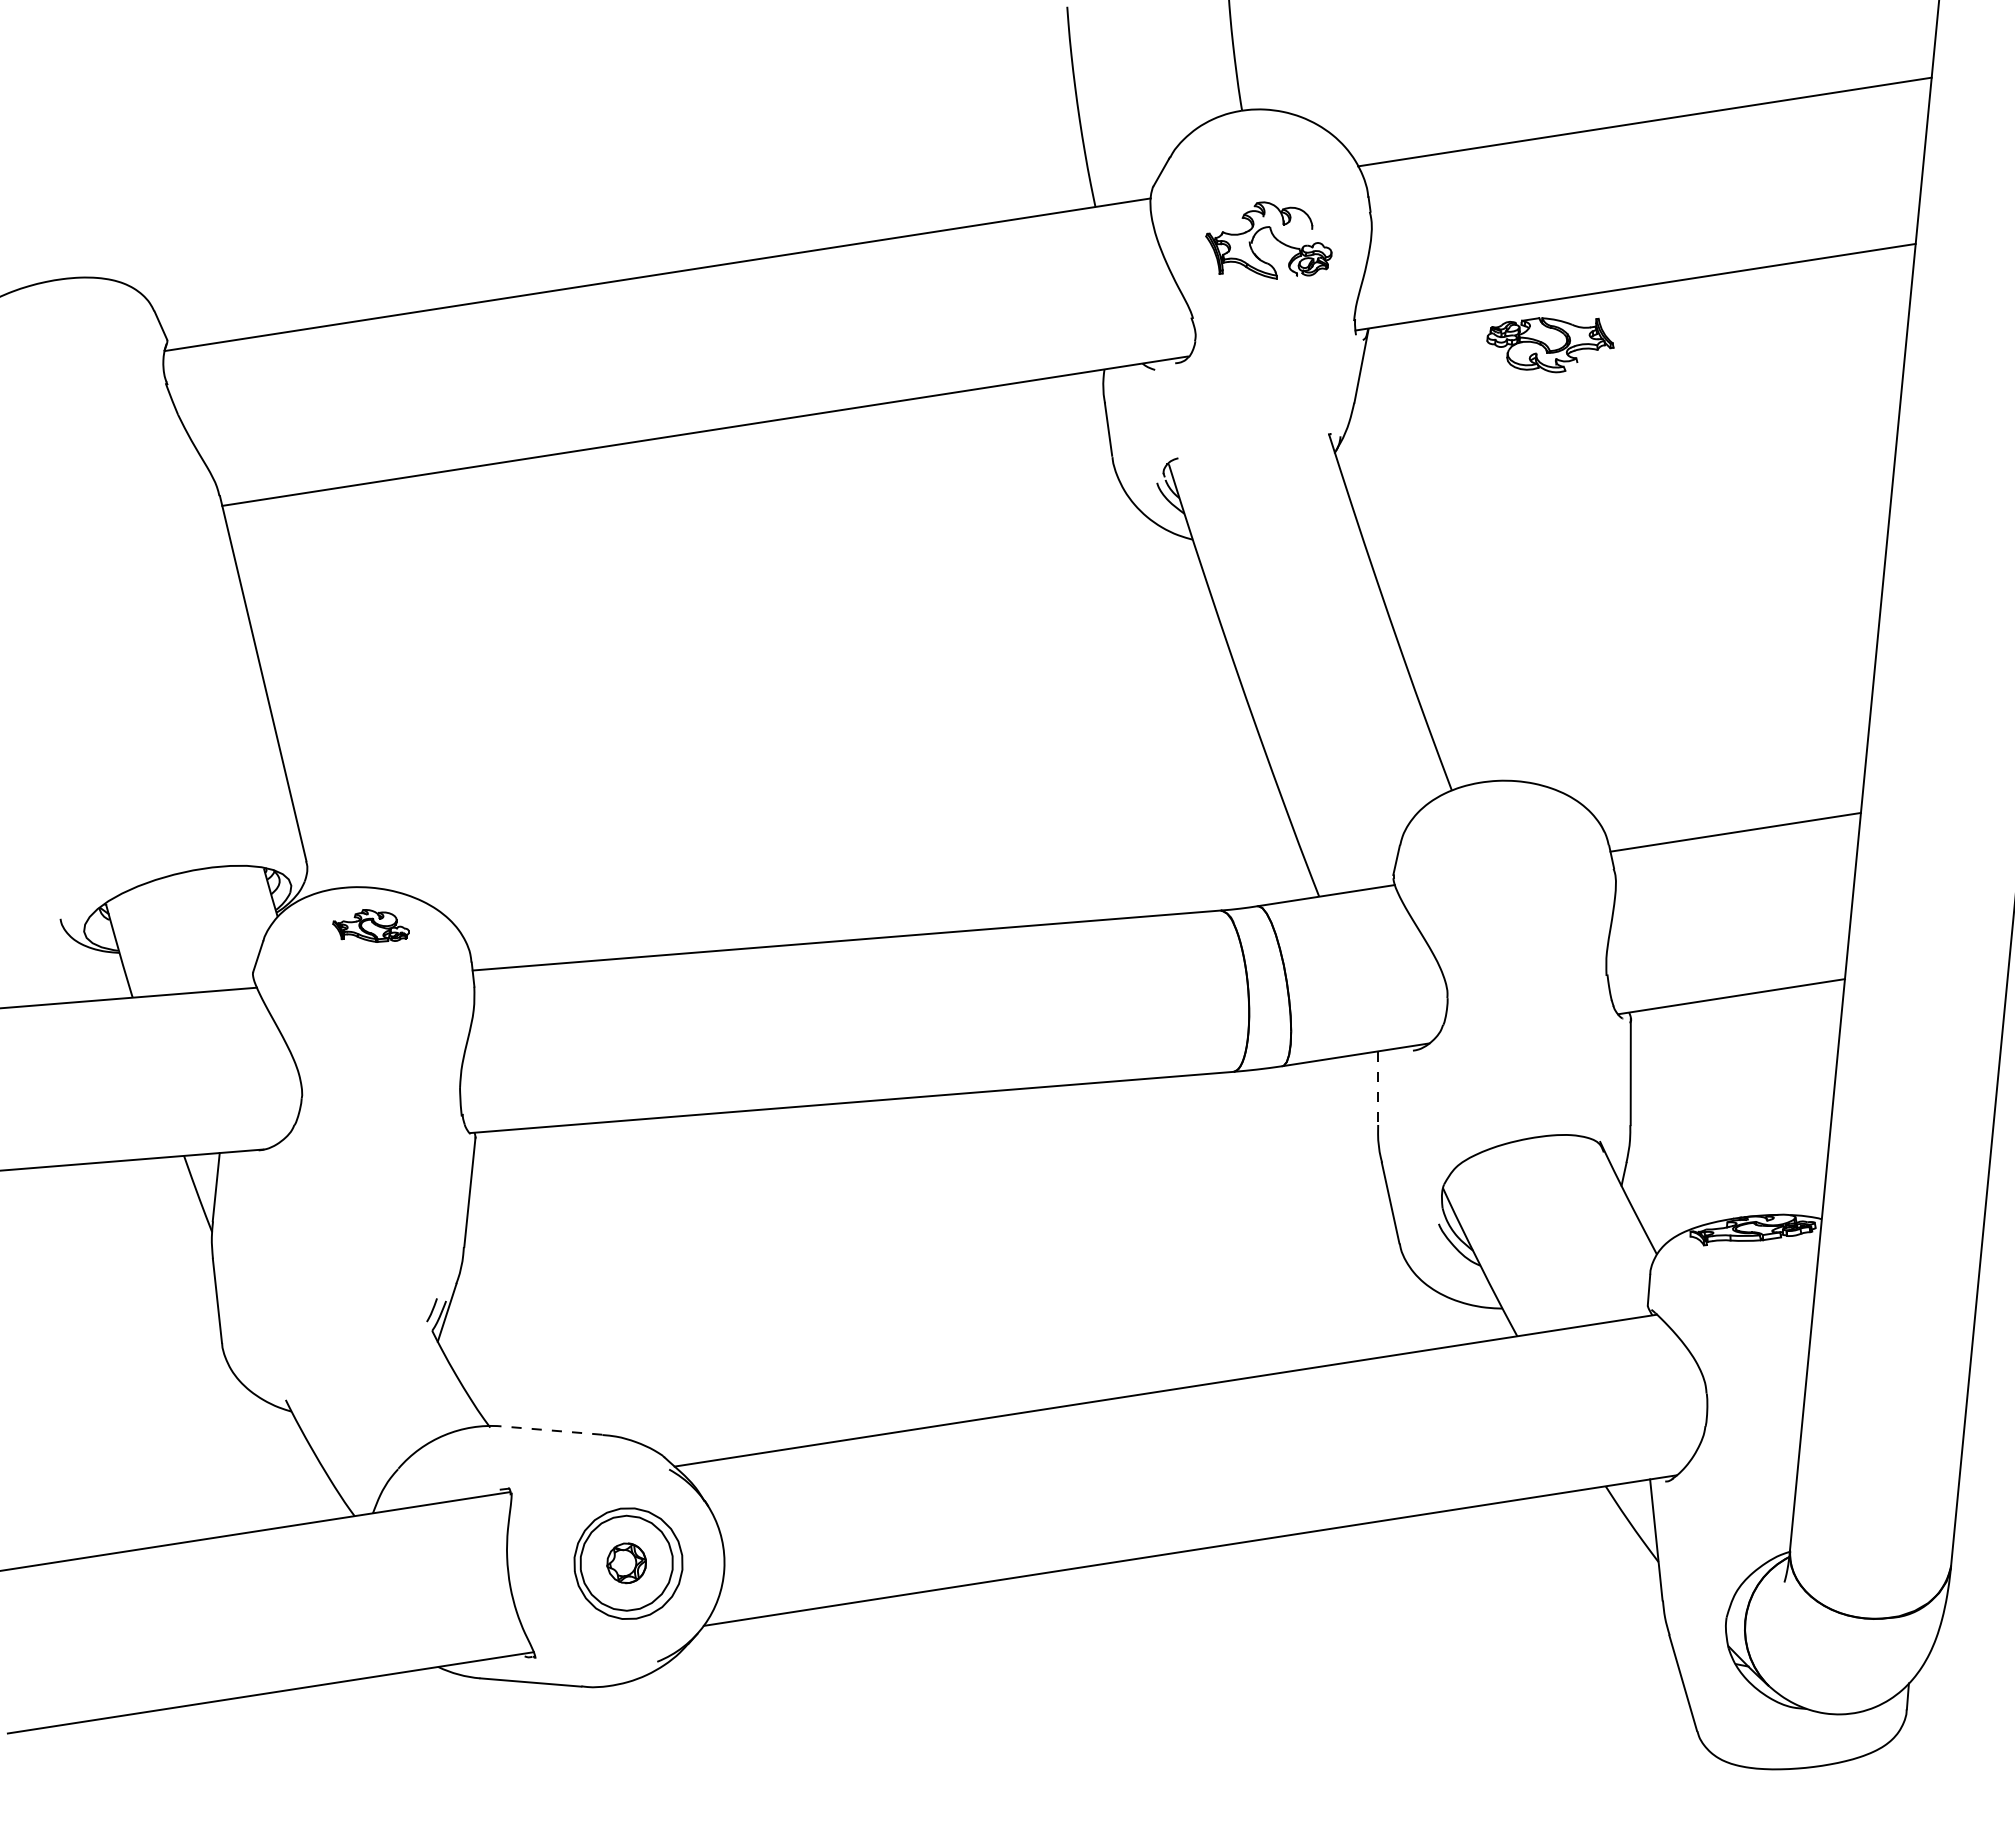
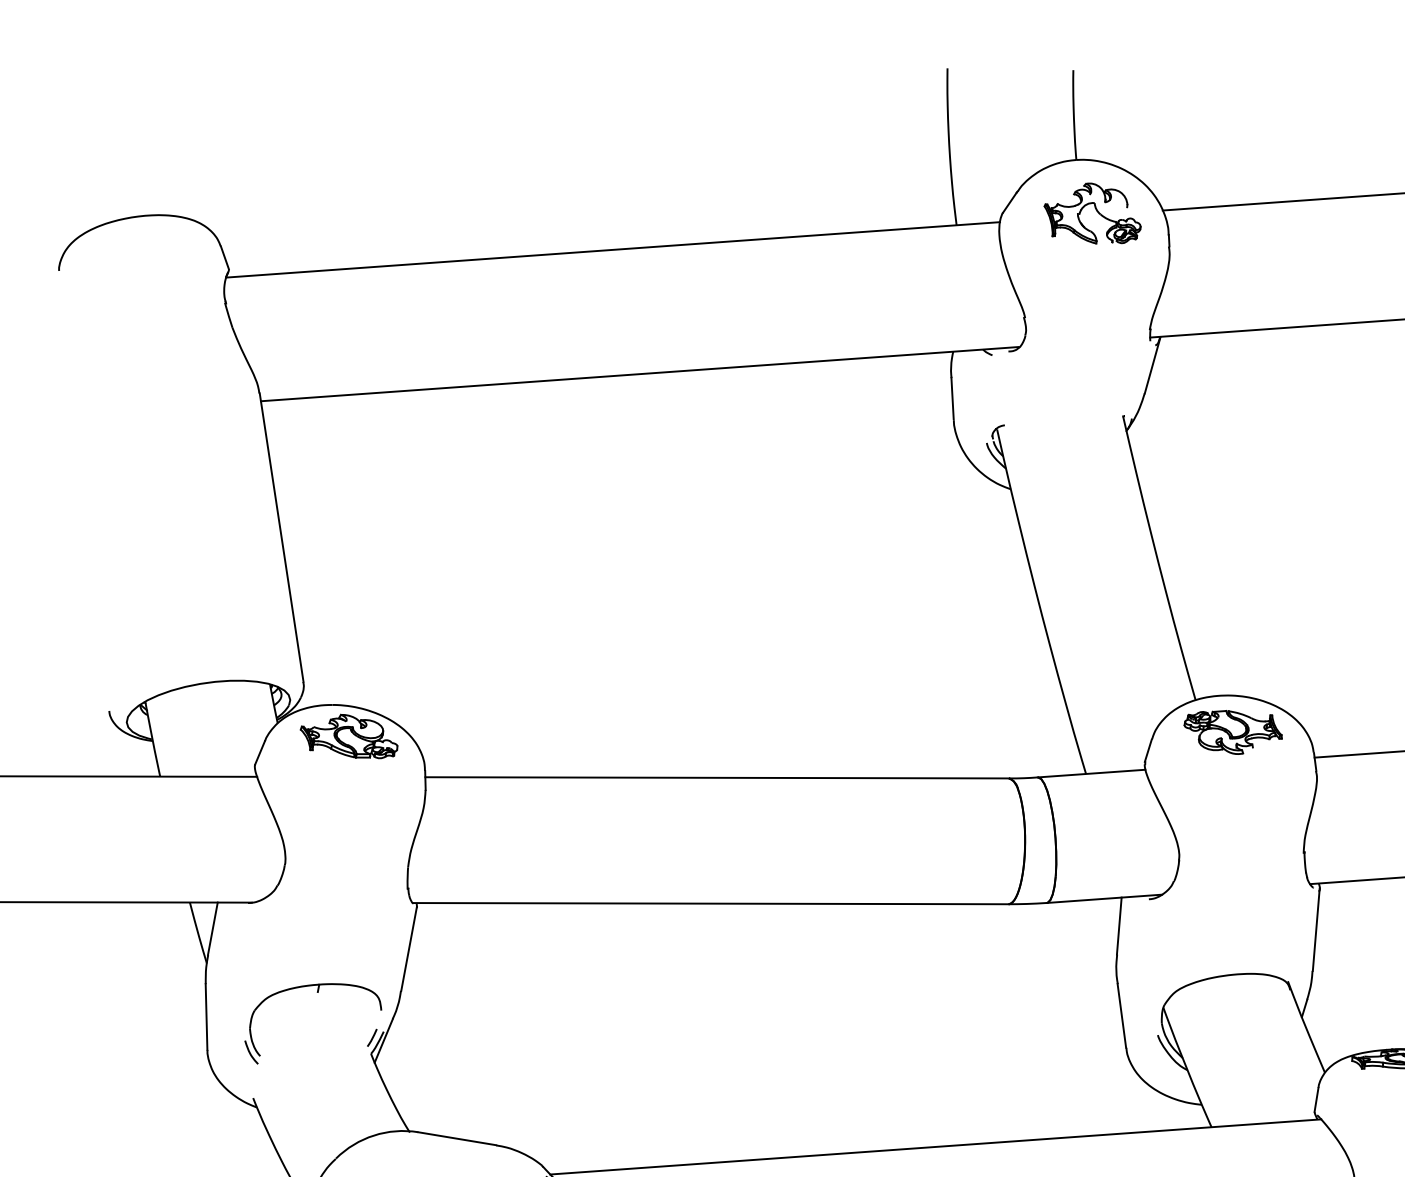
part: (1268, 240) -> (1092, 213), moved
part: (1550, 345) -> (1233, 732), moved
part: (370, 925) -> (349, 735), size x1.67
line: (1377, 1088) -> (1118, 926), dashed -> solid
part: (356, 1257) -> (317, 992), added
line: (551, 1430) -> (457, 1138), dashed -> solid

